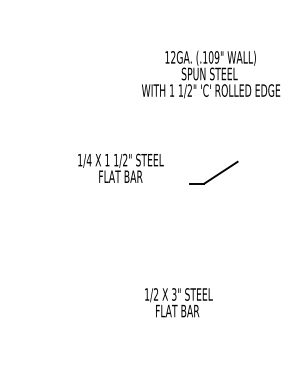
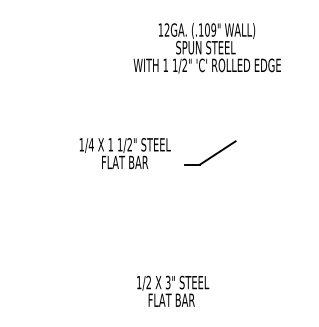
text: (120, 167) -> (124, 152), moved

